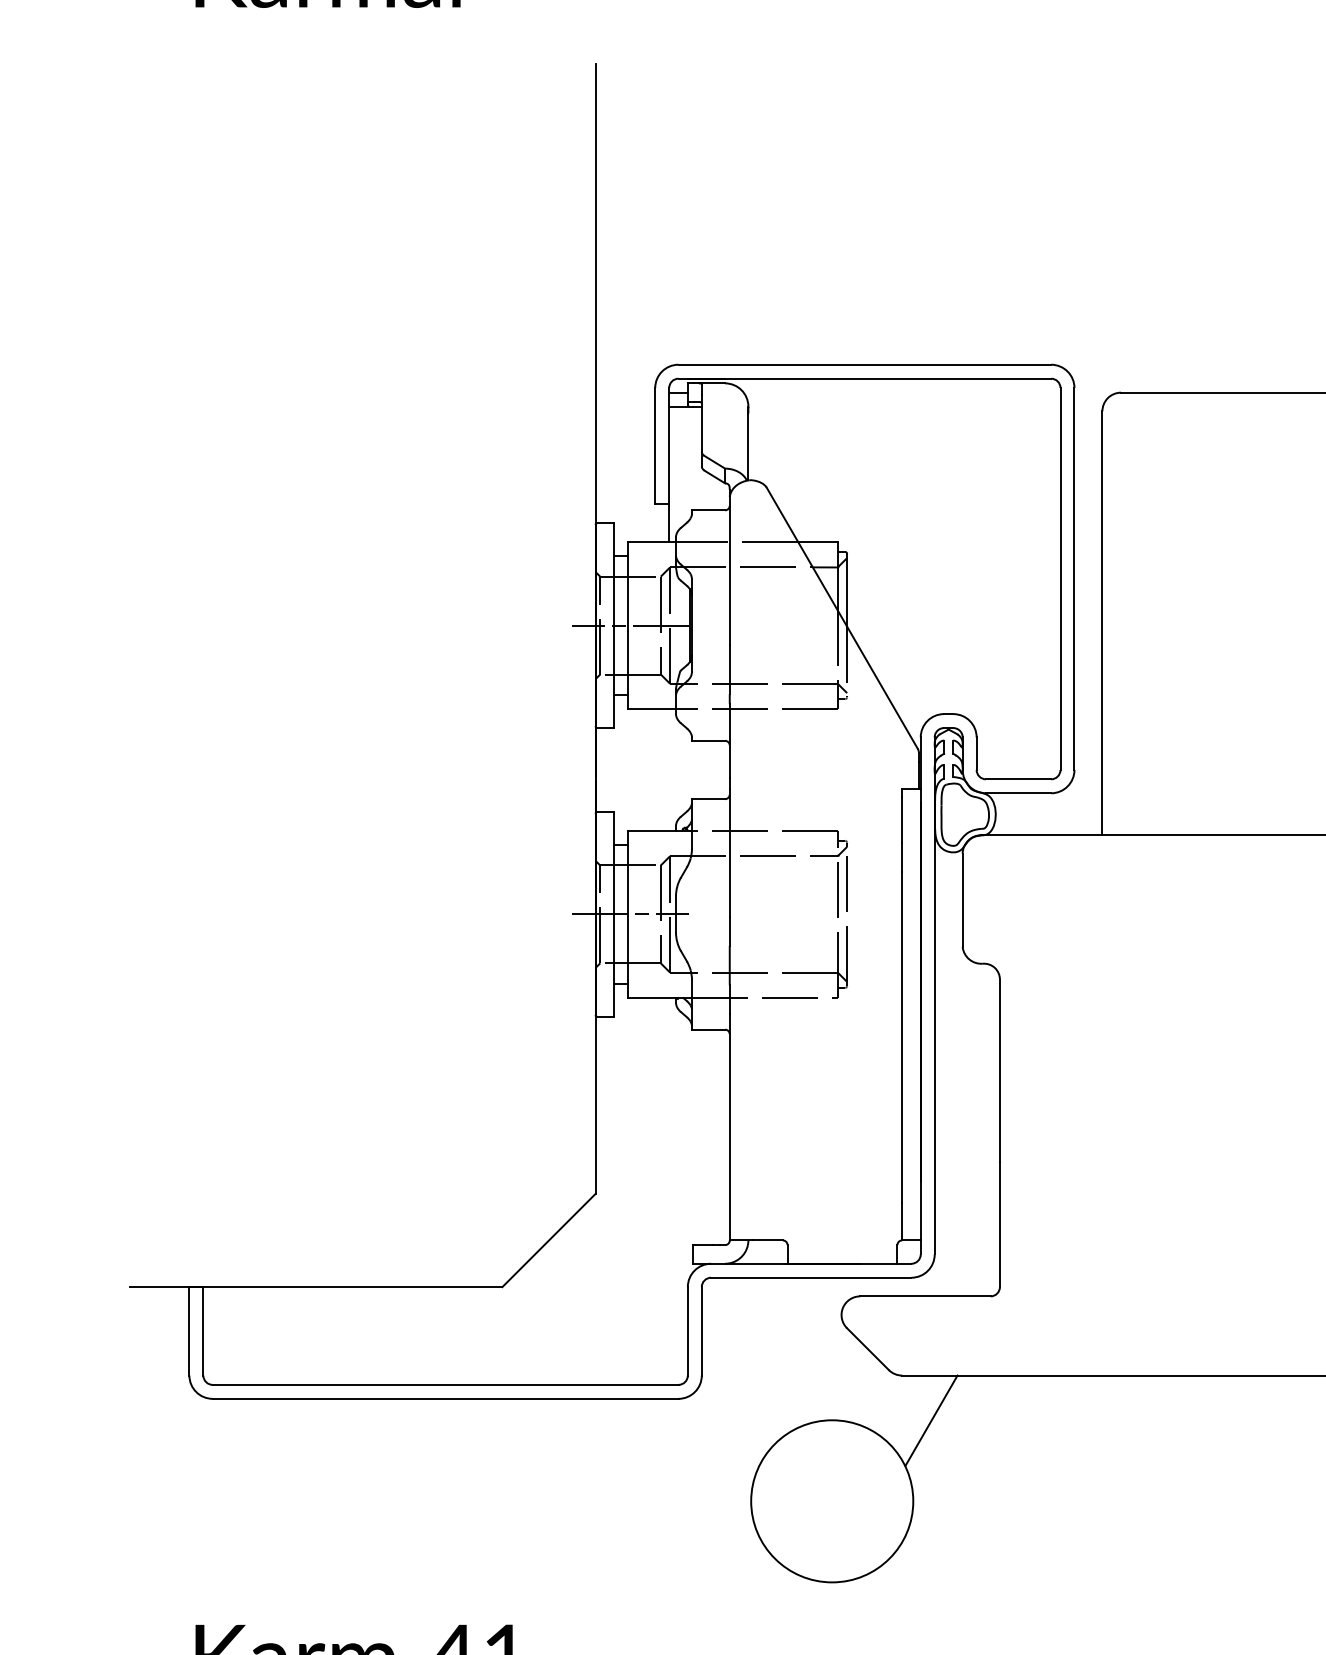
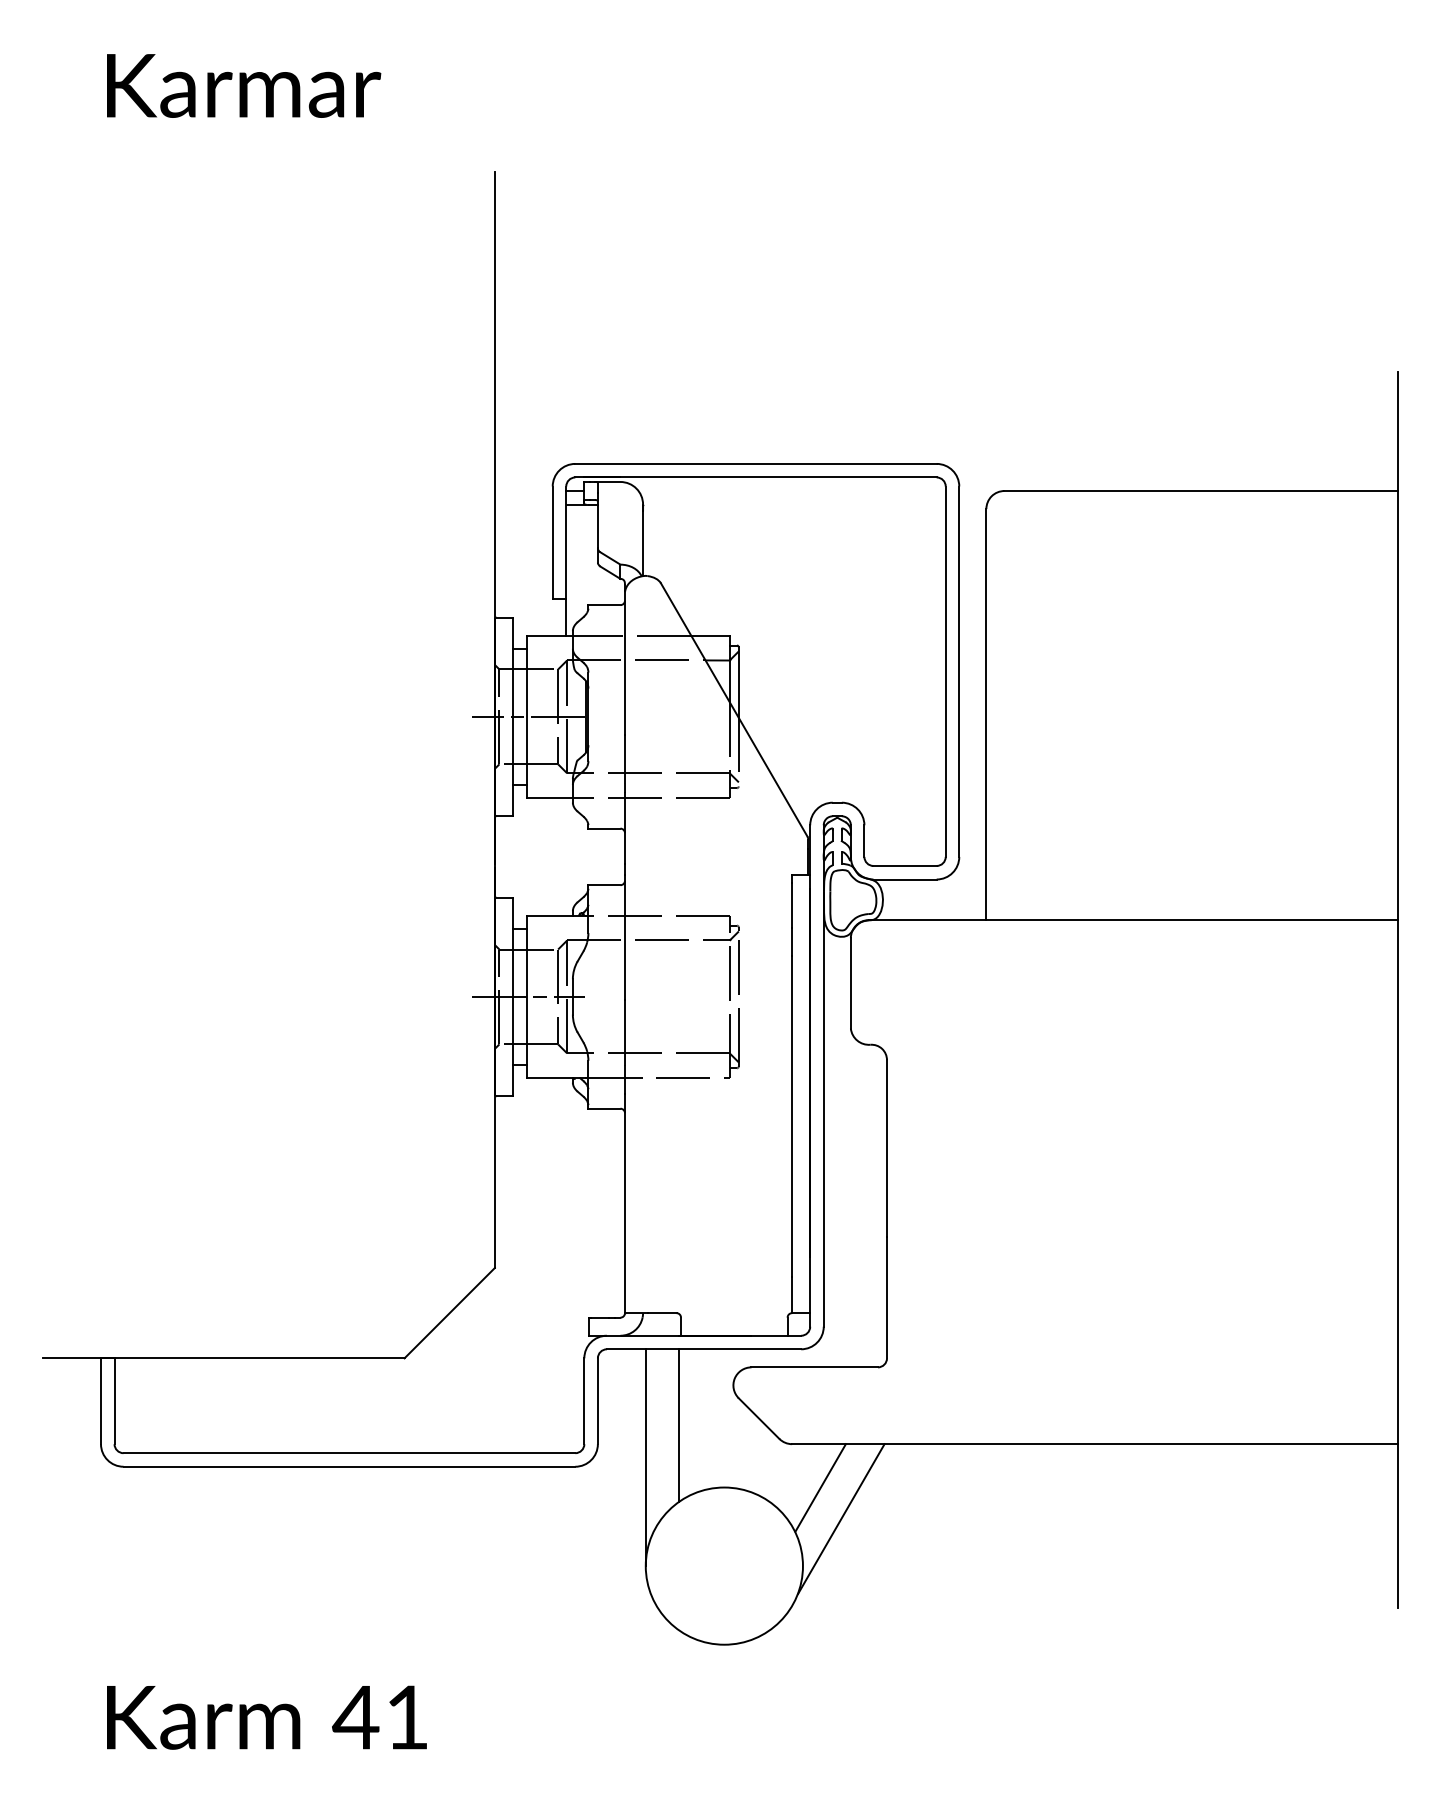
line: (785, 1356) -> (679, 1425), added
line: (750, 1389) -> (645, 1457), added
line: (953, 1452) -> (841, 1518), added

